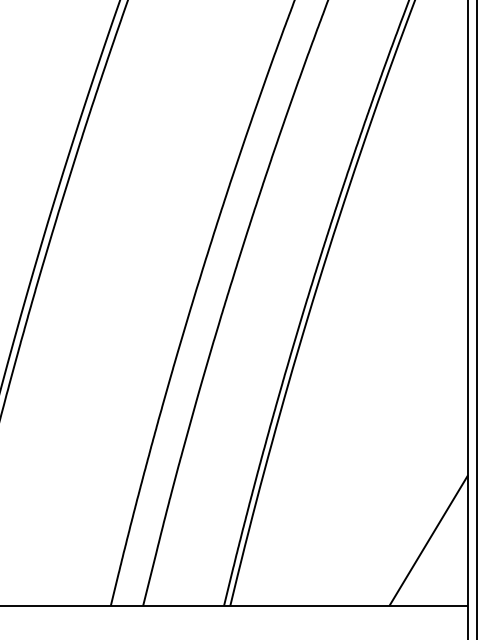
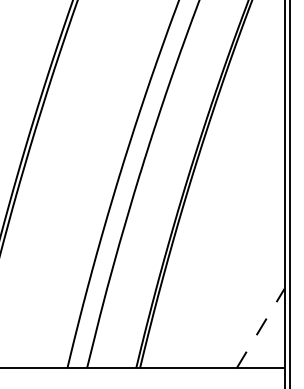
line: (428, 540) -> (260, 328), solid -> dashed

